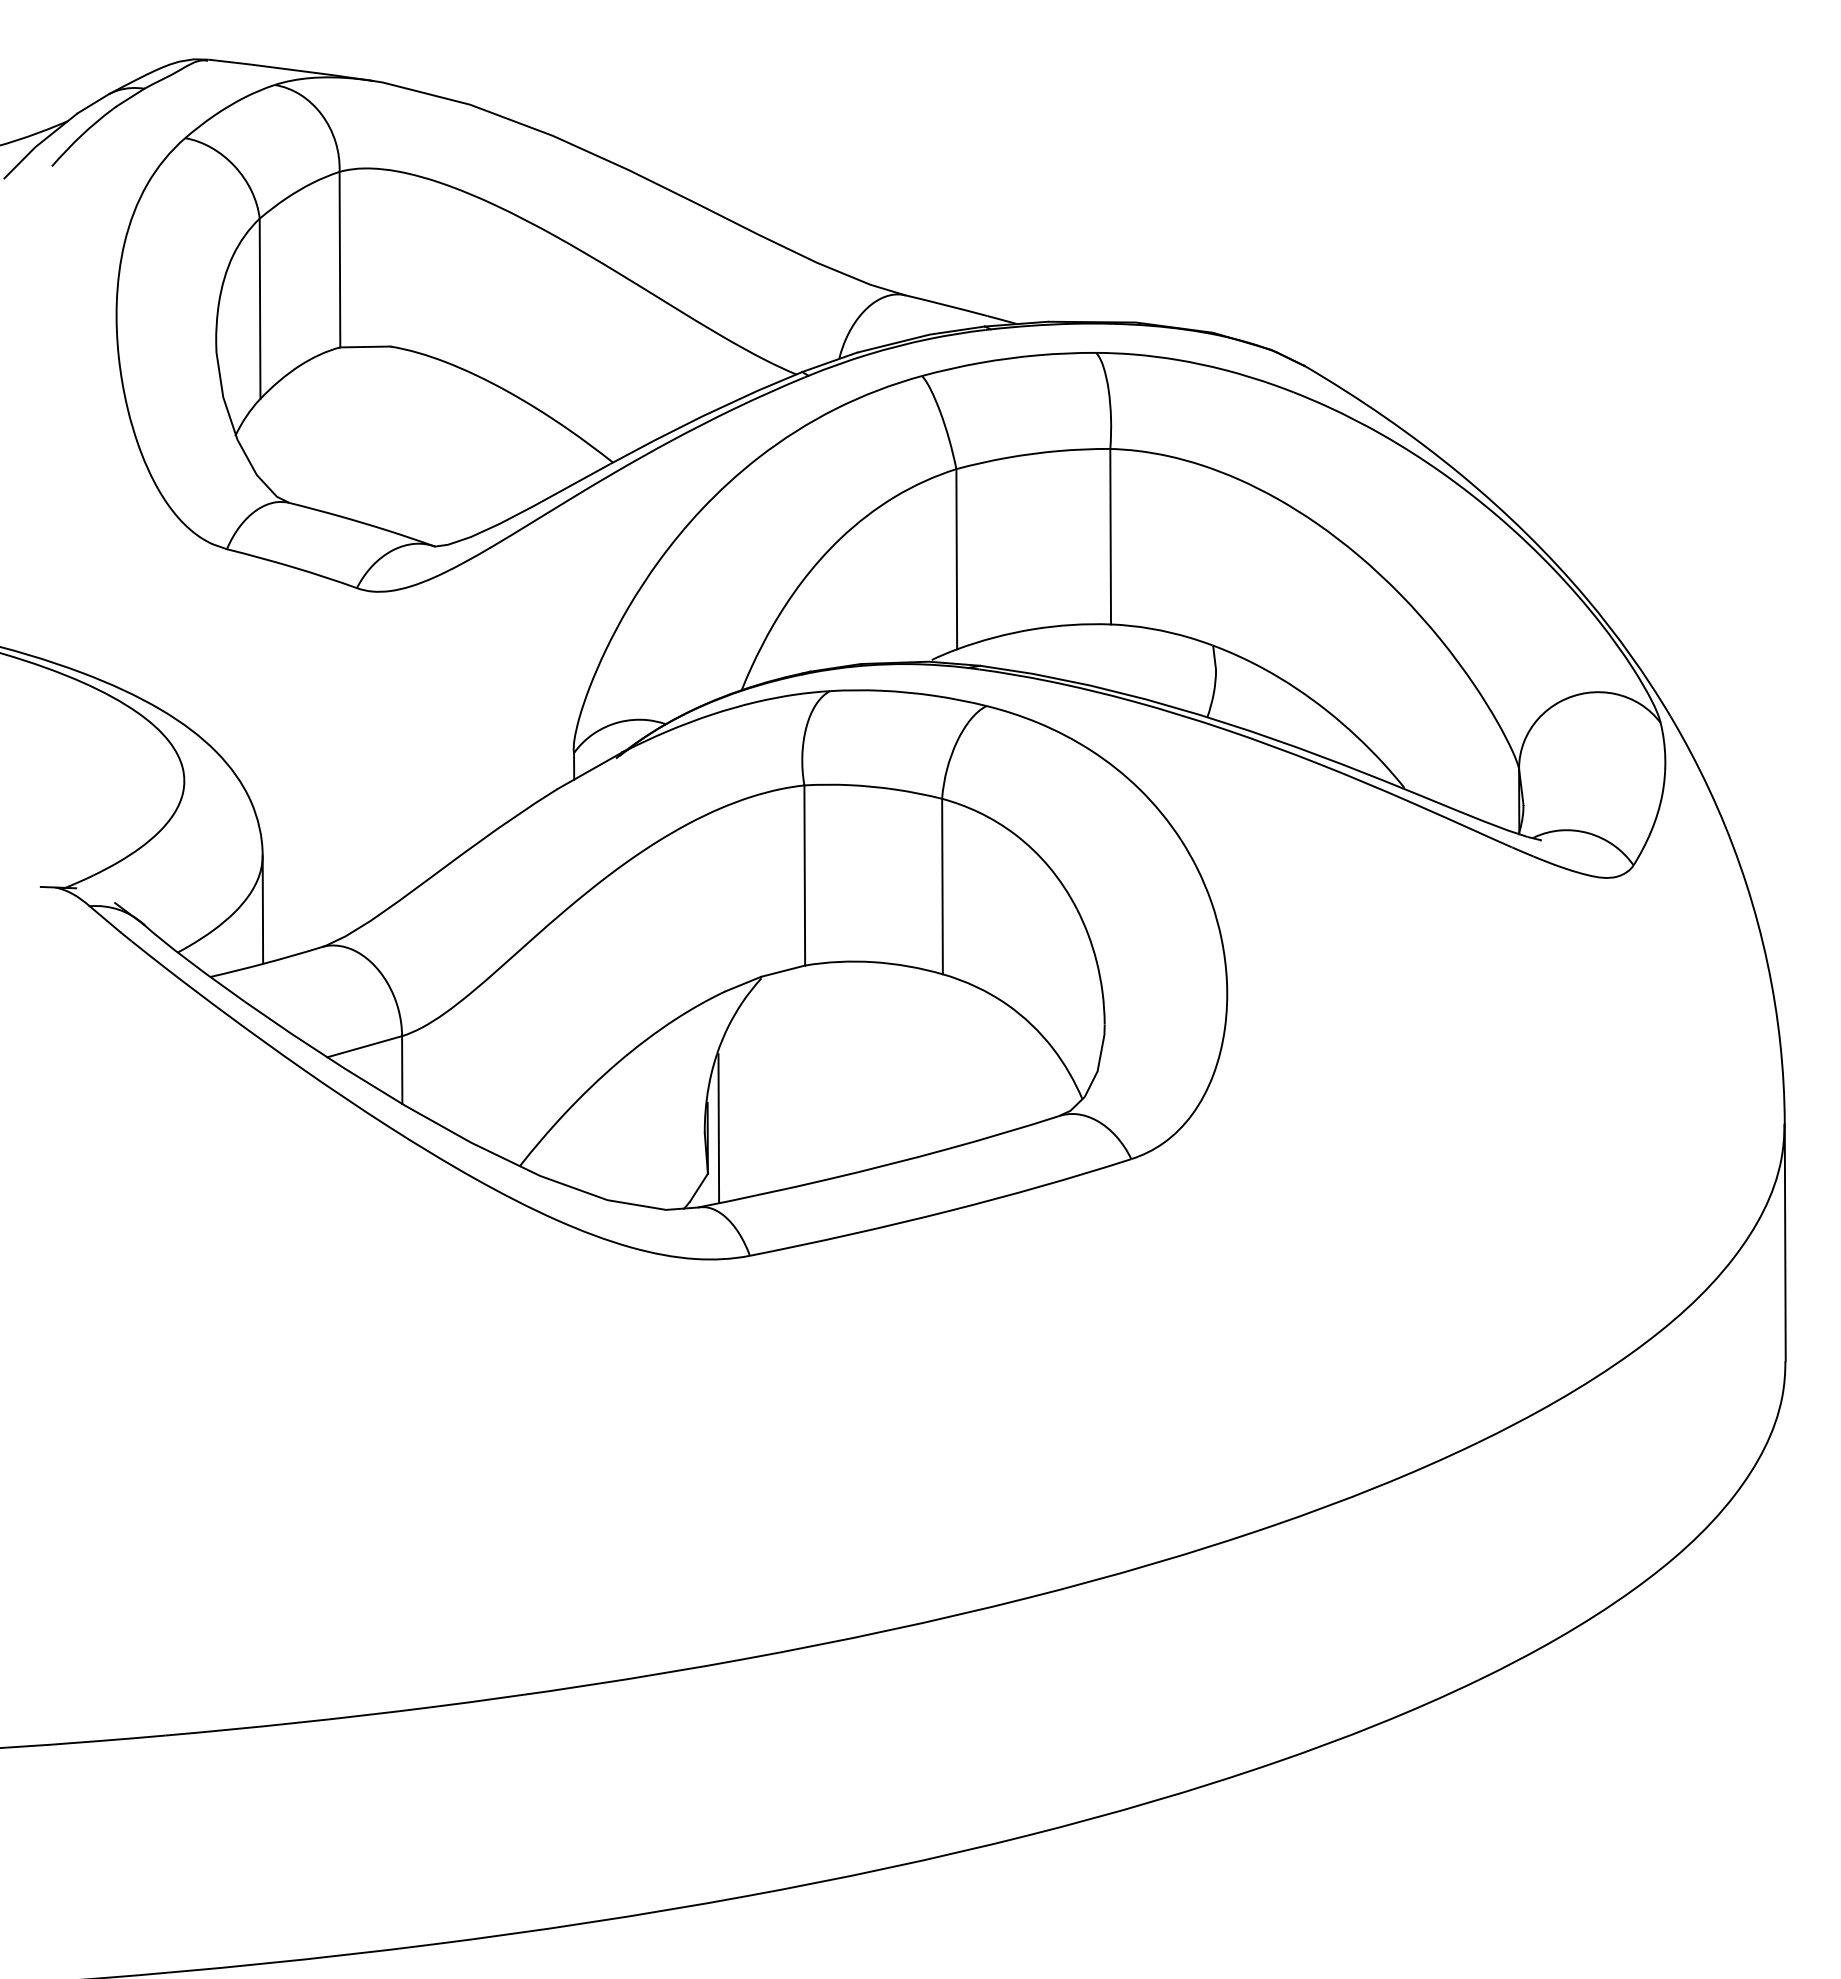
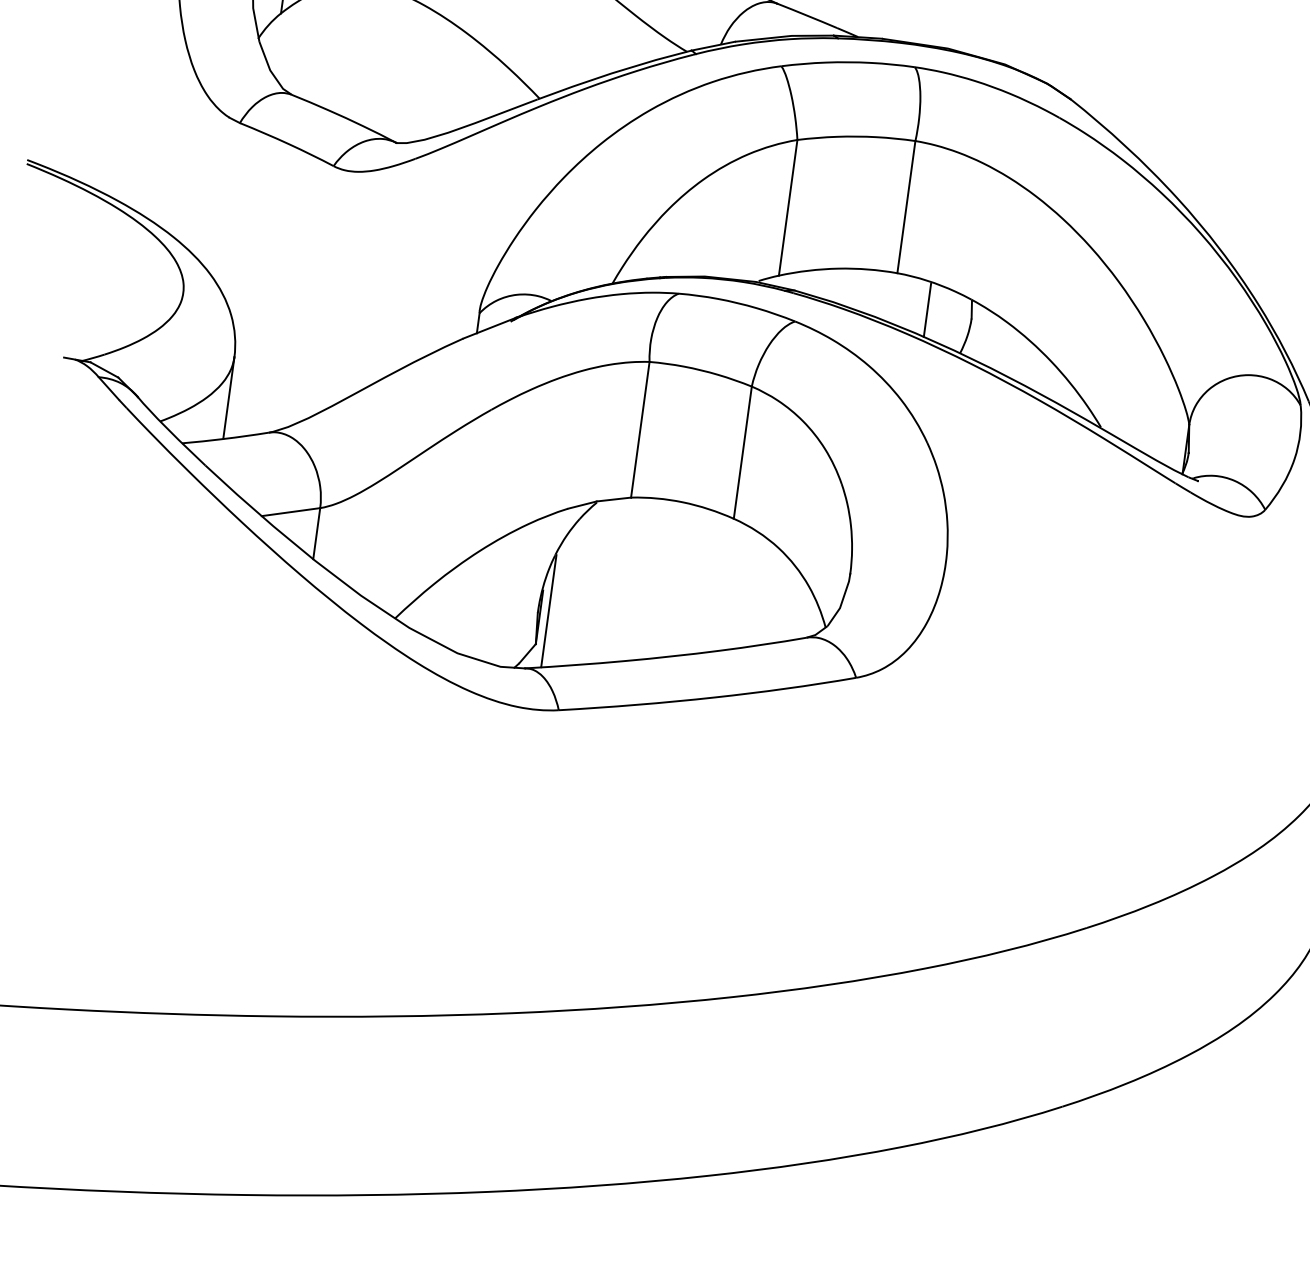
line: (1156, 667) -> (927, 310), added
line: (95, 895) -> (104, 369), added

